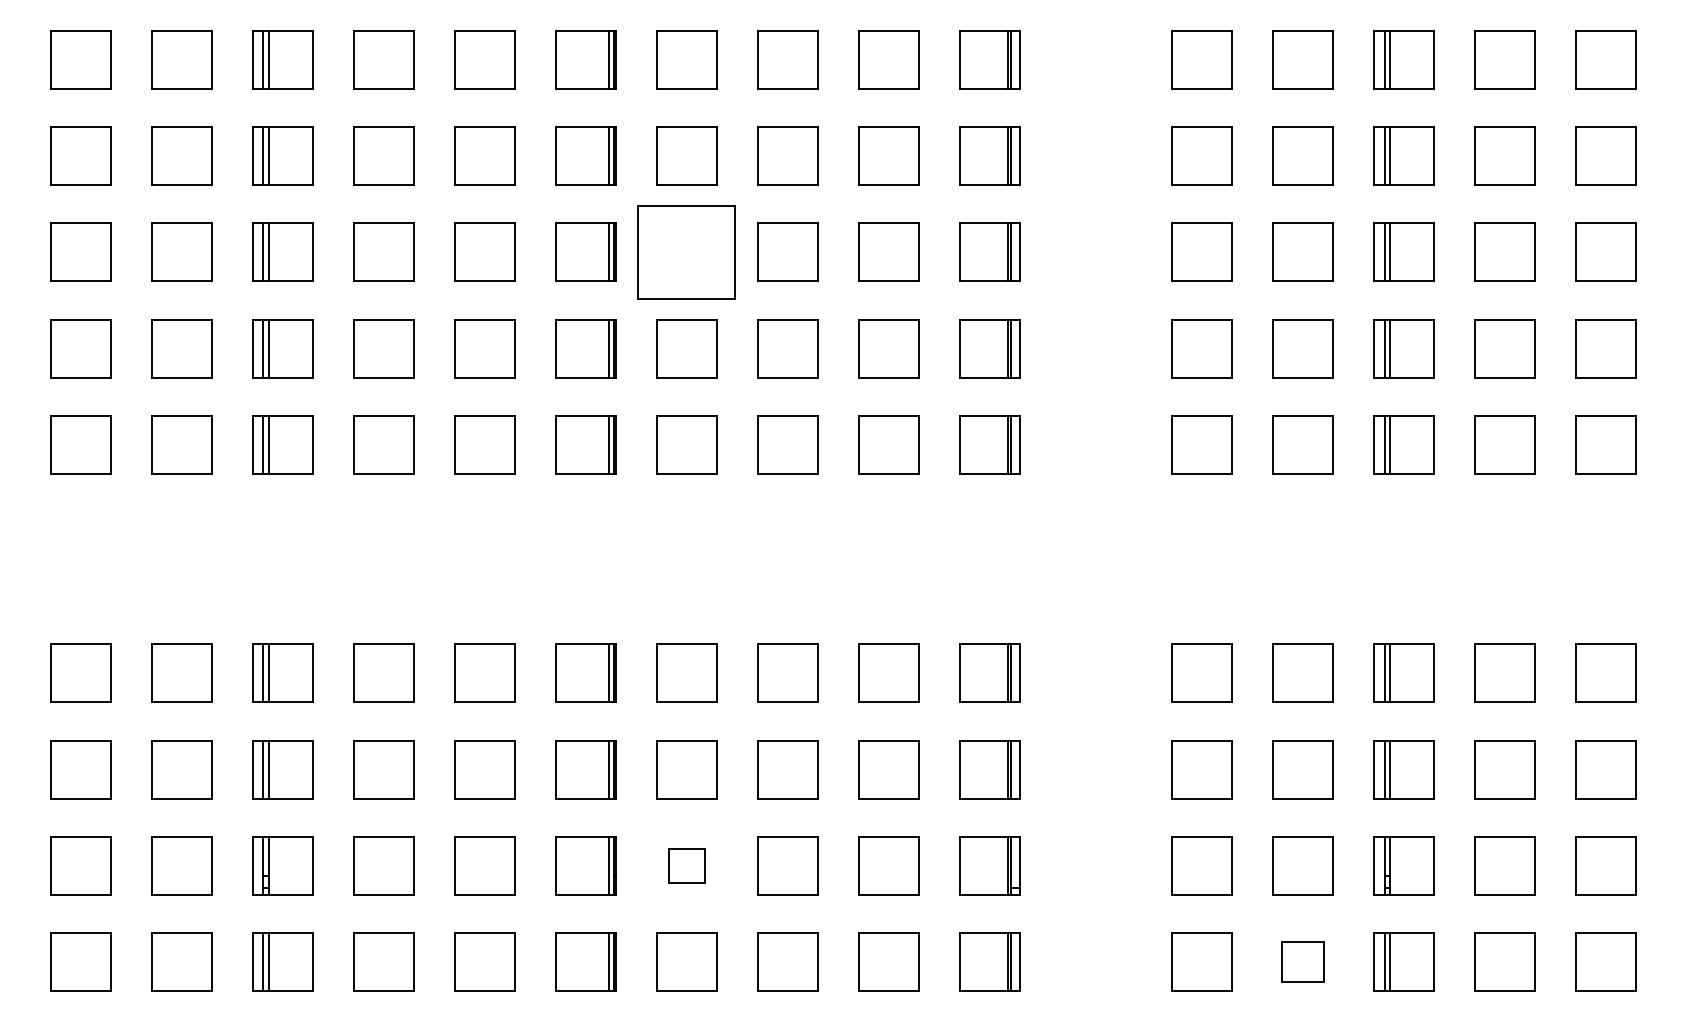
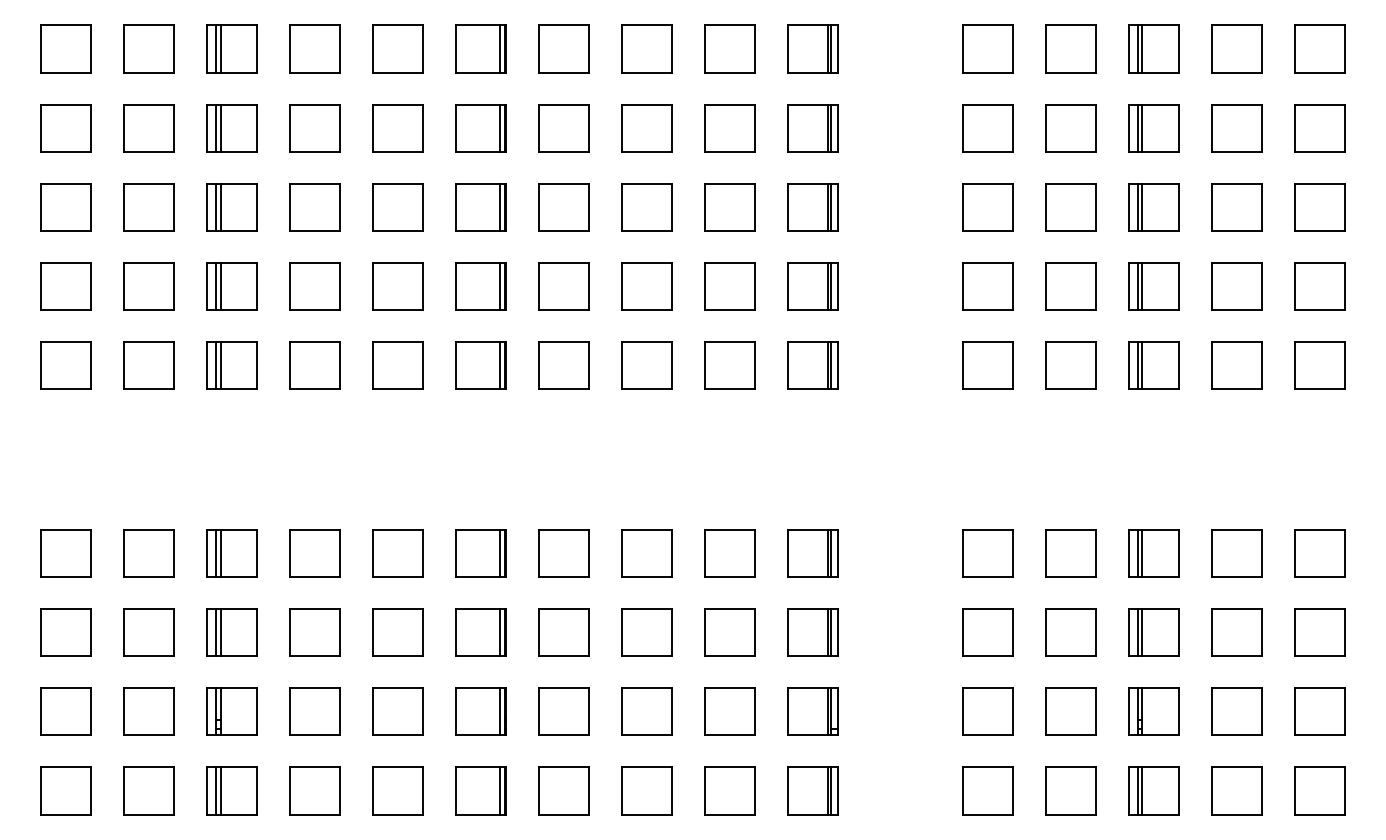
part: (686, 251) -> (563, 206), size x0.62
part: (686, 865) -> (563, 711), size x1.67
part: (1302, 961) -> (1070, 790), size x1.43

